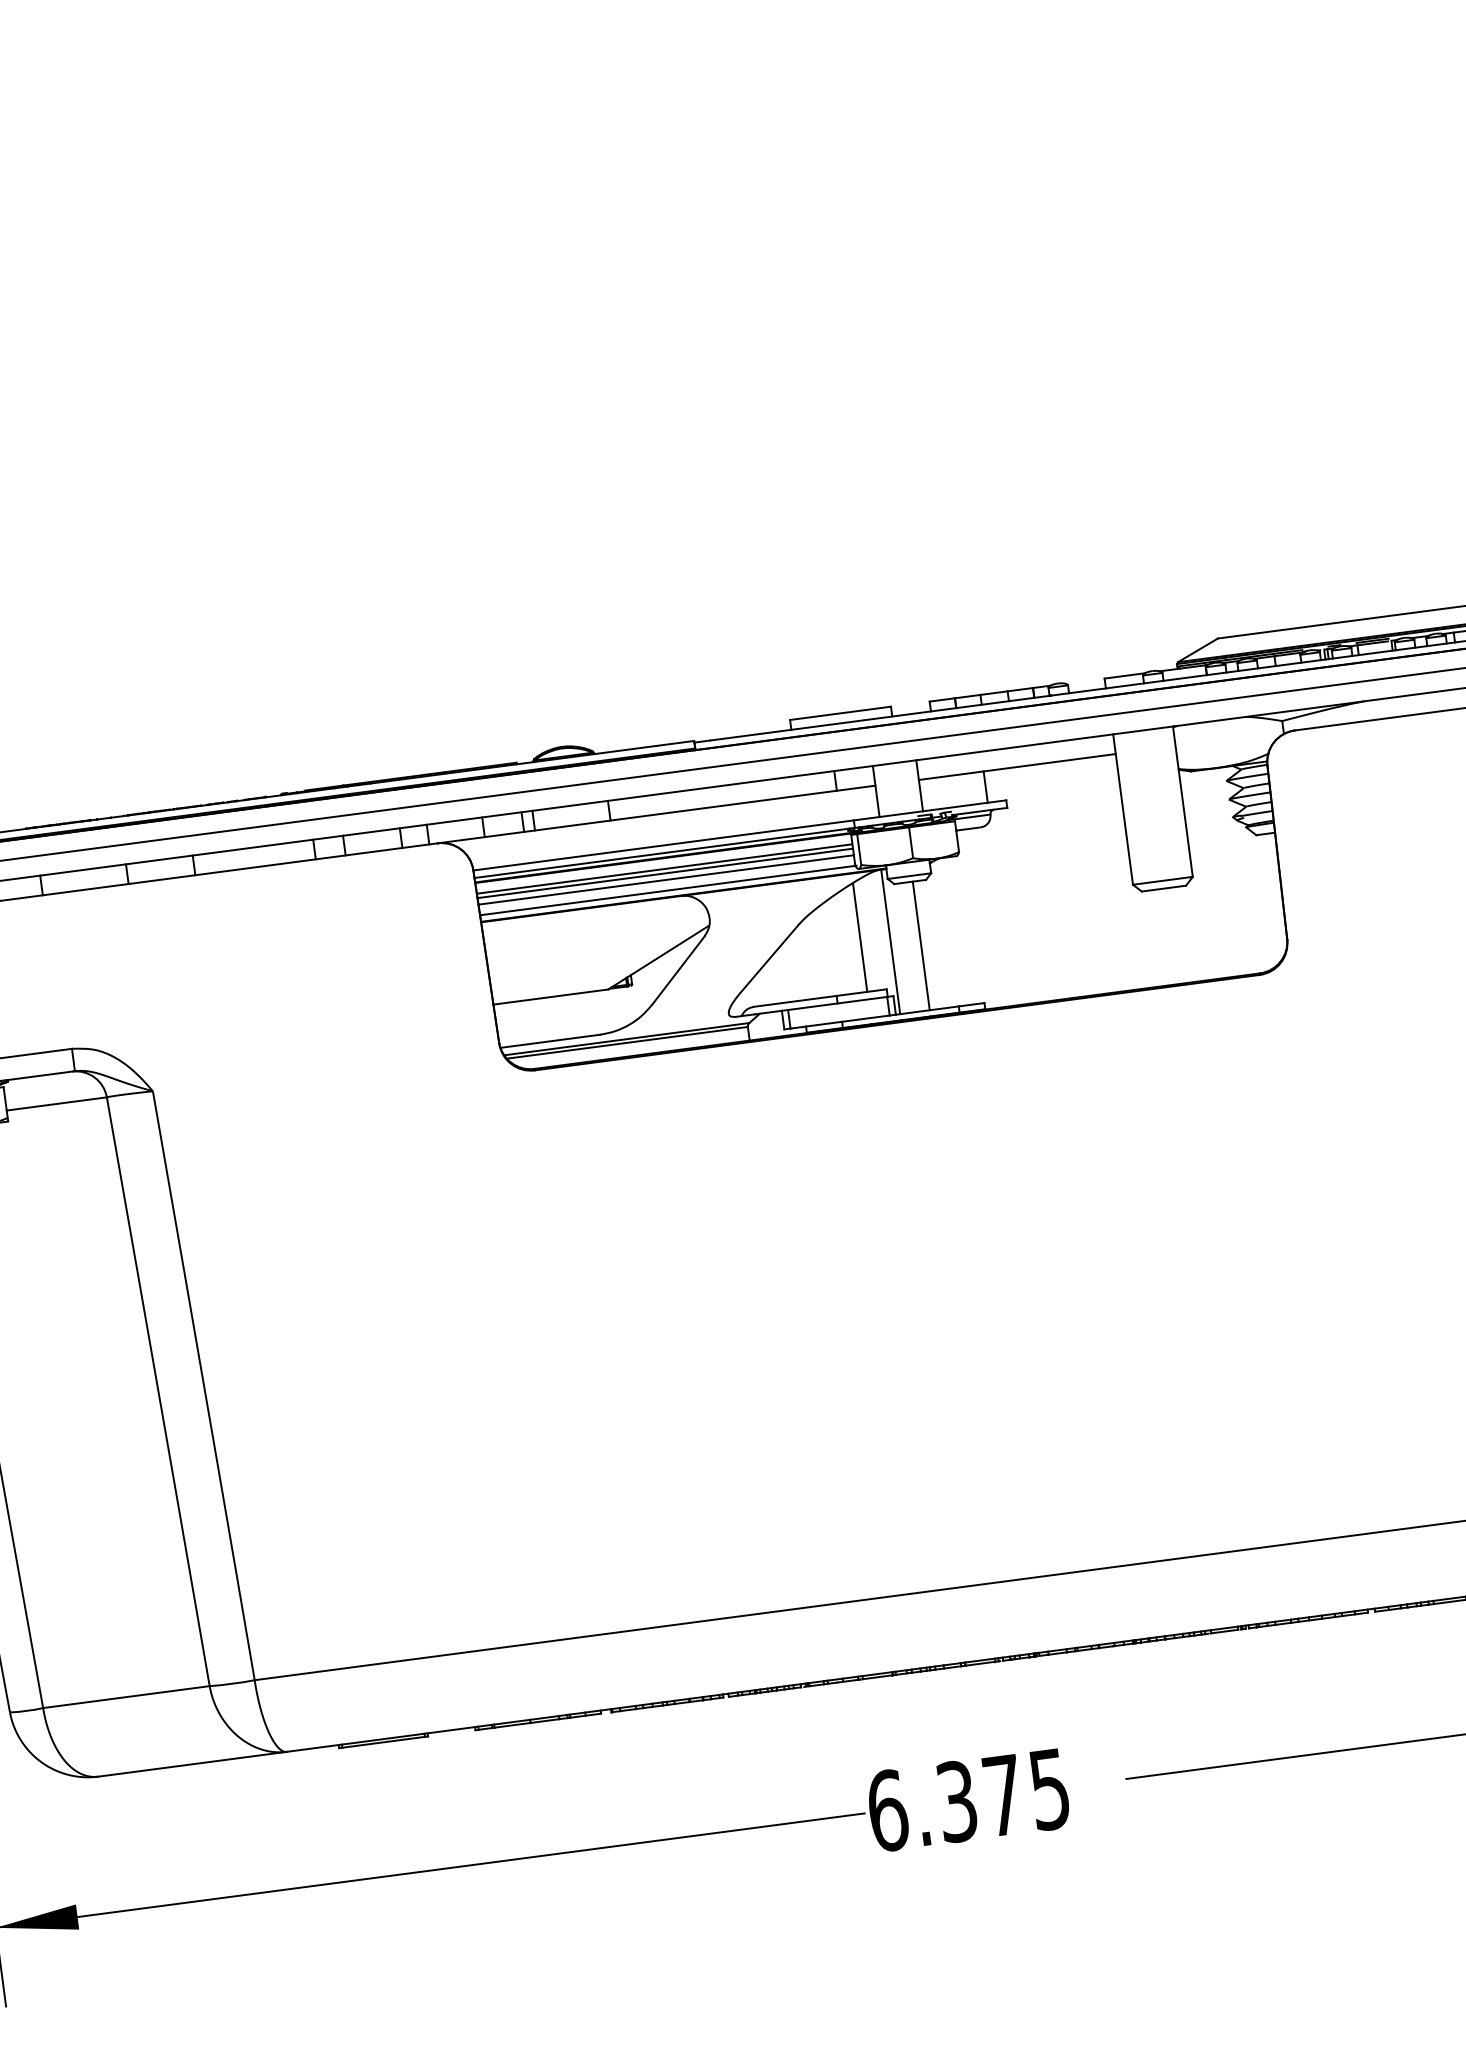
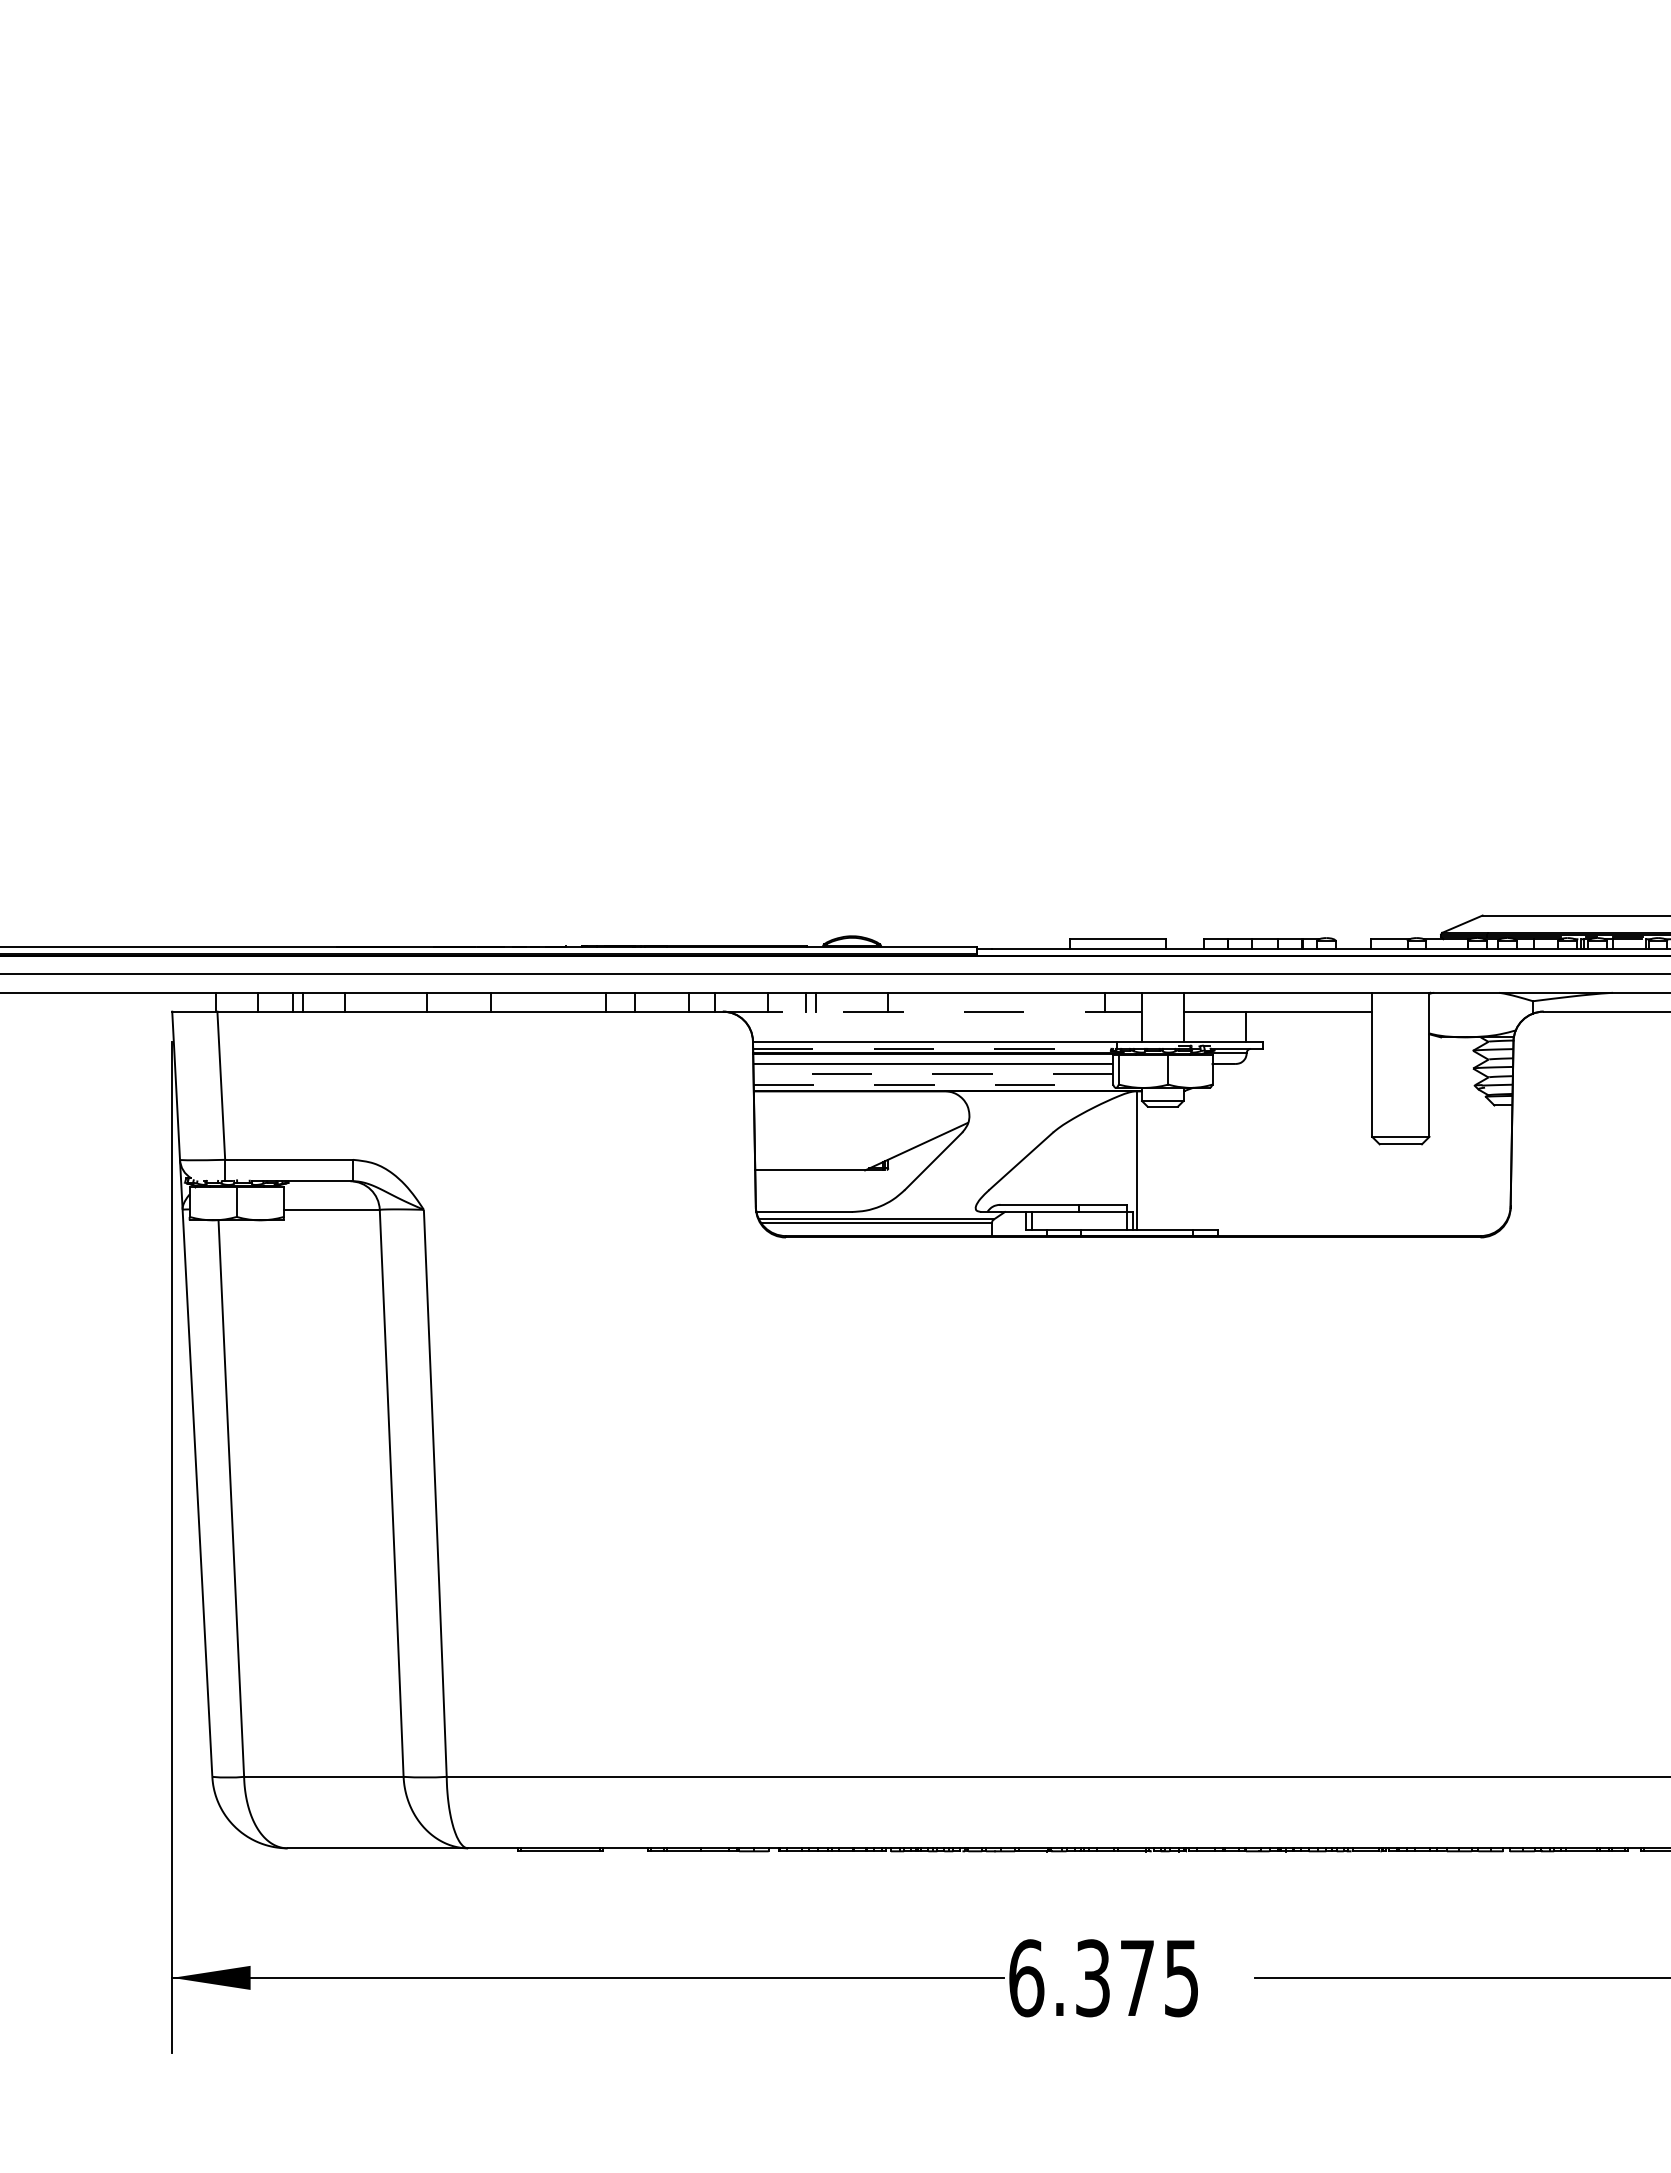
line: (656, 814) -> (932, 1011), solid -> dashed
line: (664, 852) -> (935, 1048), solid -> dashed
line: (665, 873) -> (933, 1068), removed
line: (666, 879) -> (933, 1074), solid -> dashed
line: (668, 890) -> (934, 1084), solid -> dashed
line: (859, 937) -> (1108, 1152), removed
line: (921, 945) -> (1165, 1167), removed

